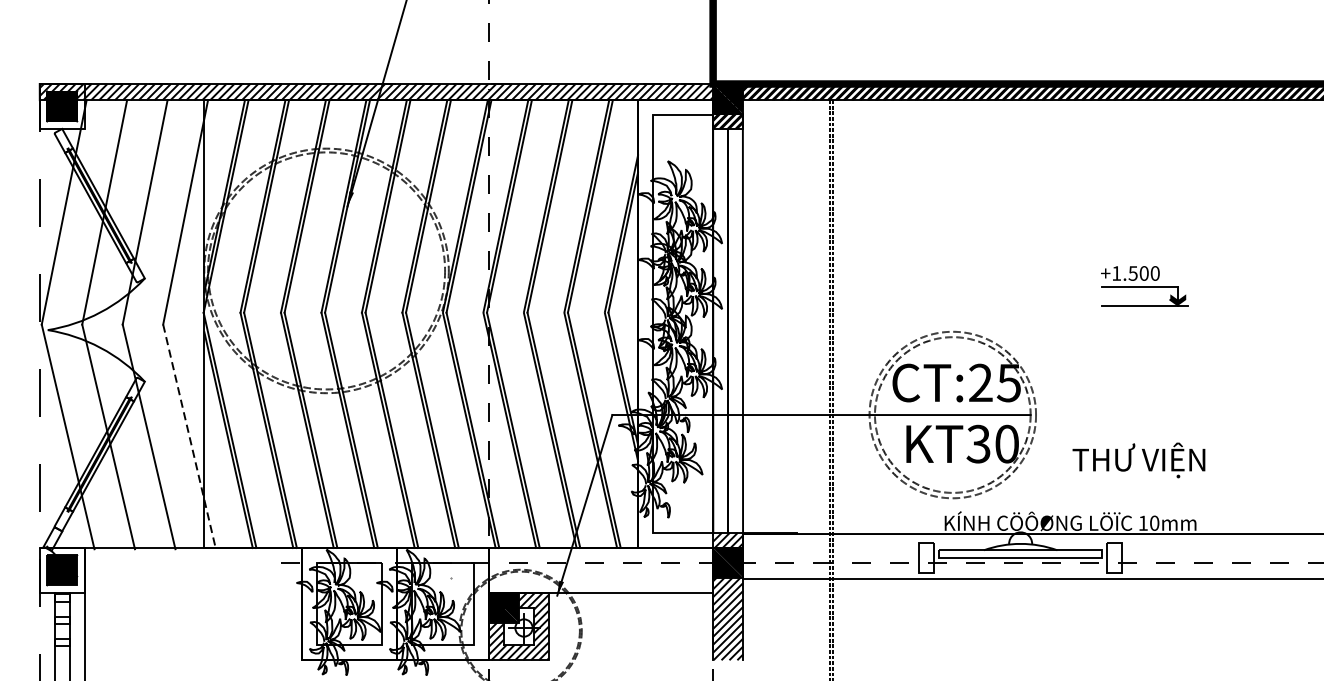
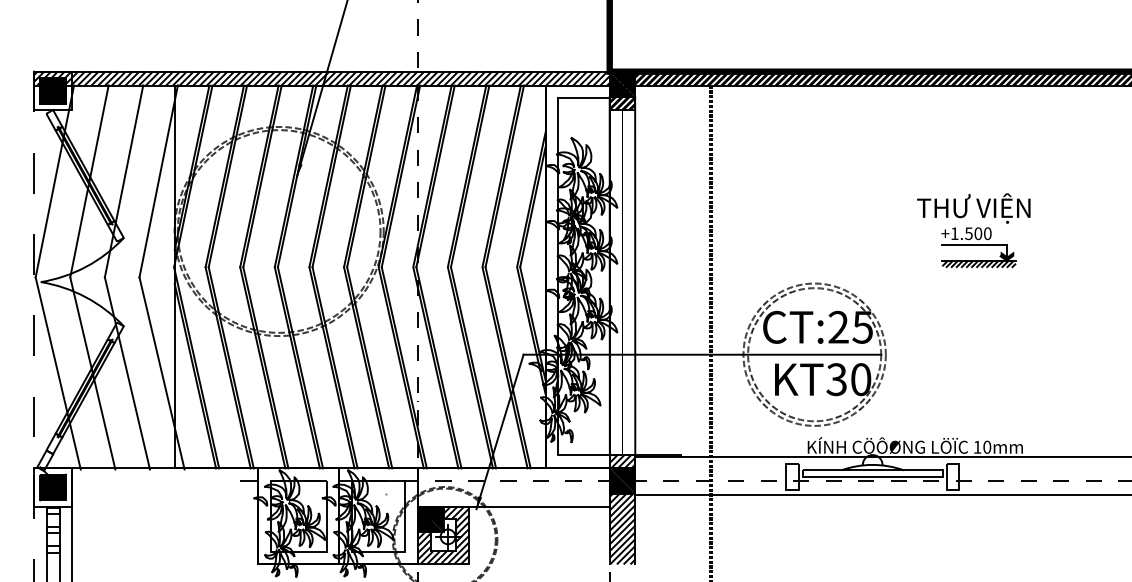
hatch: (1144, 309) -> (978, 264), added
line: (190, 436) -> (162, 373), dashed -> solid
text: (1138, 460) -> (973, 208), moved

